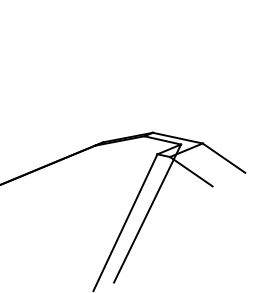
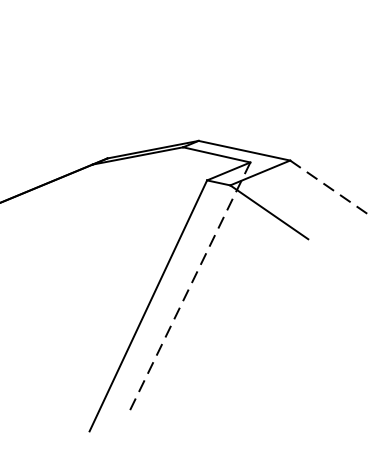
line: (224, 158) -> (330, 188), solid -> dashed
line: (147, 213) -> (188, 288), solid -> dashed

